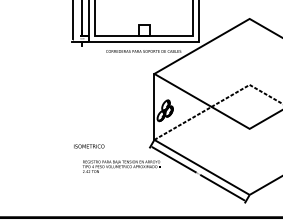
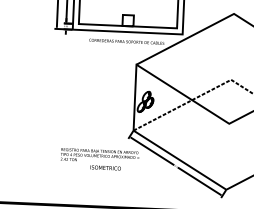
text: (89, 146) -> (106, 168), moved

